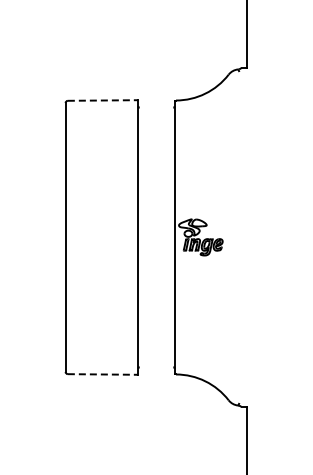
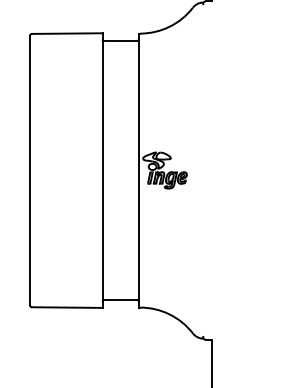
line: (103, 100) -> (67, 33), dashed -> solid
line: (156, 107) -> (120, 40), added
line: (156, 367) -> (120, 300), added
line: (103, 374) -> (67, 307), dashed -> solid

